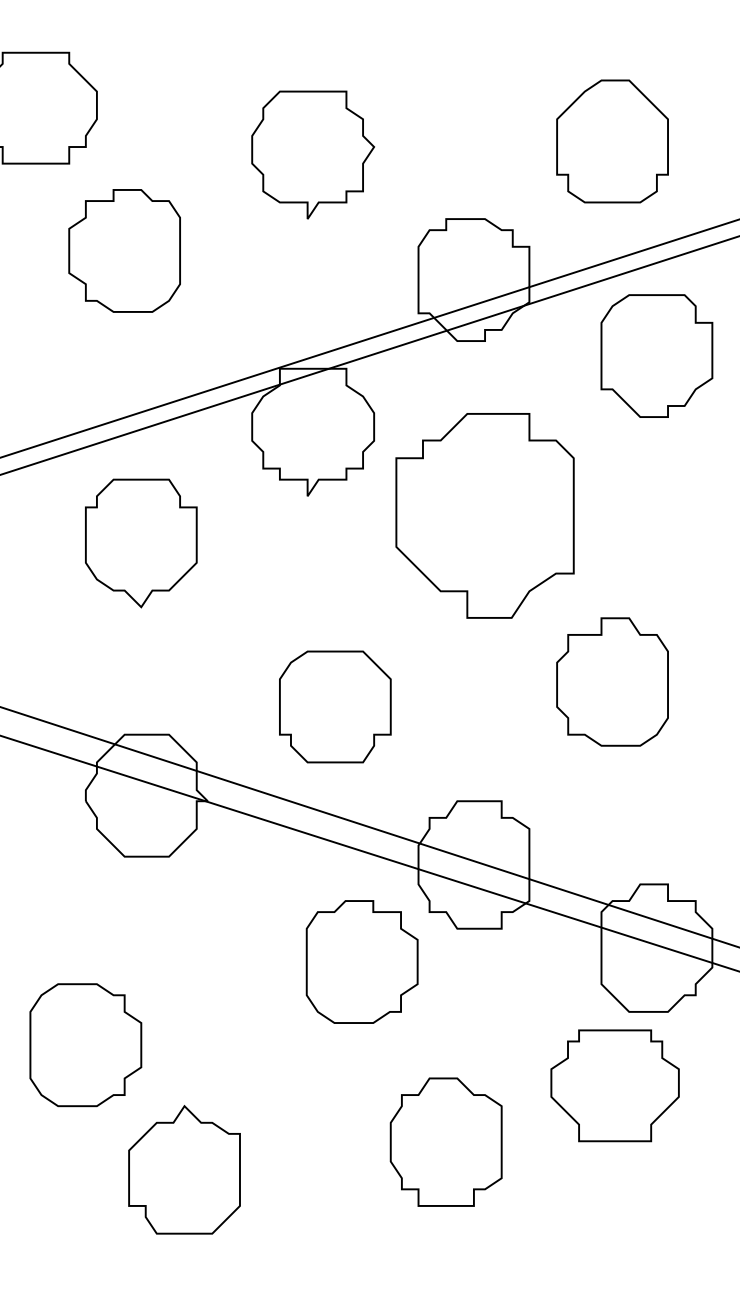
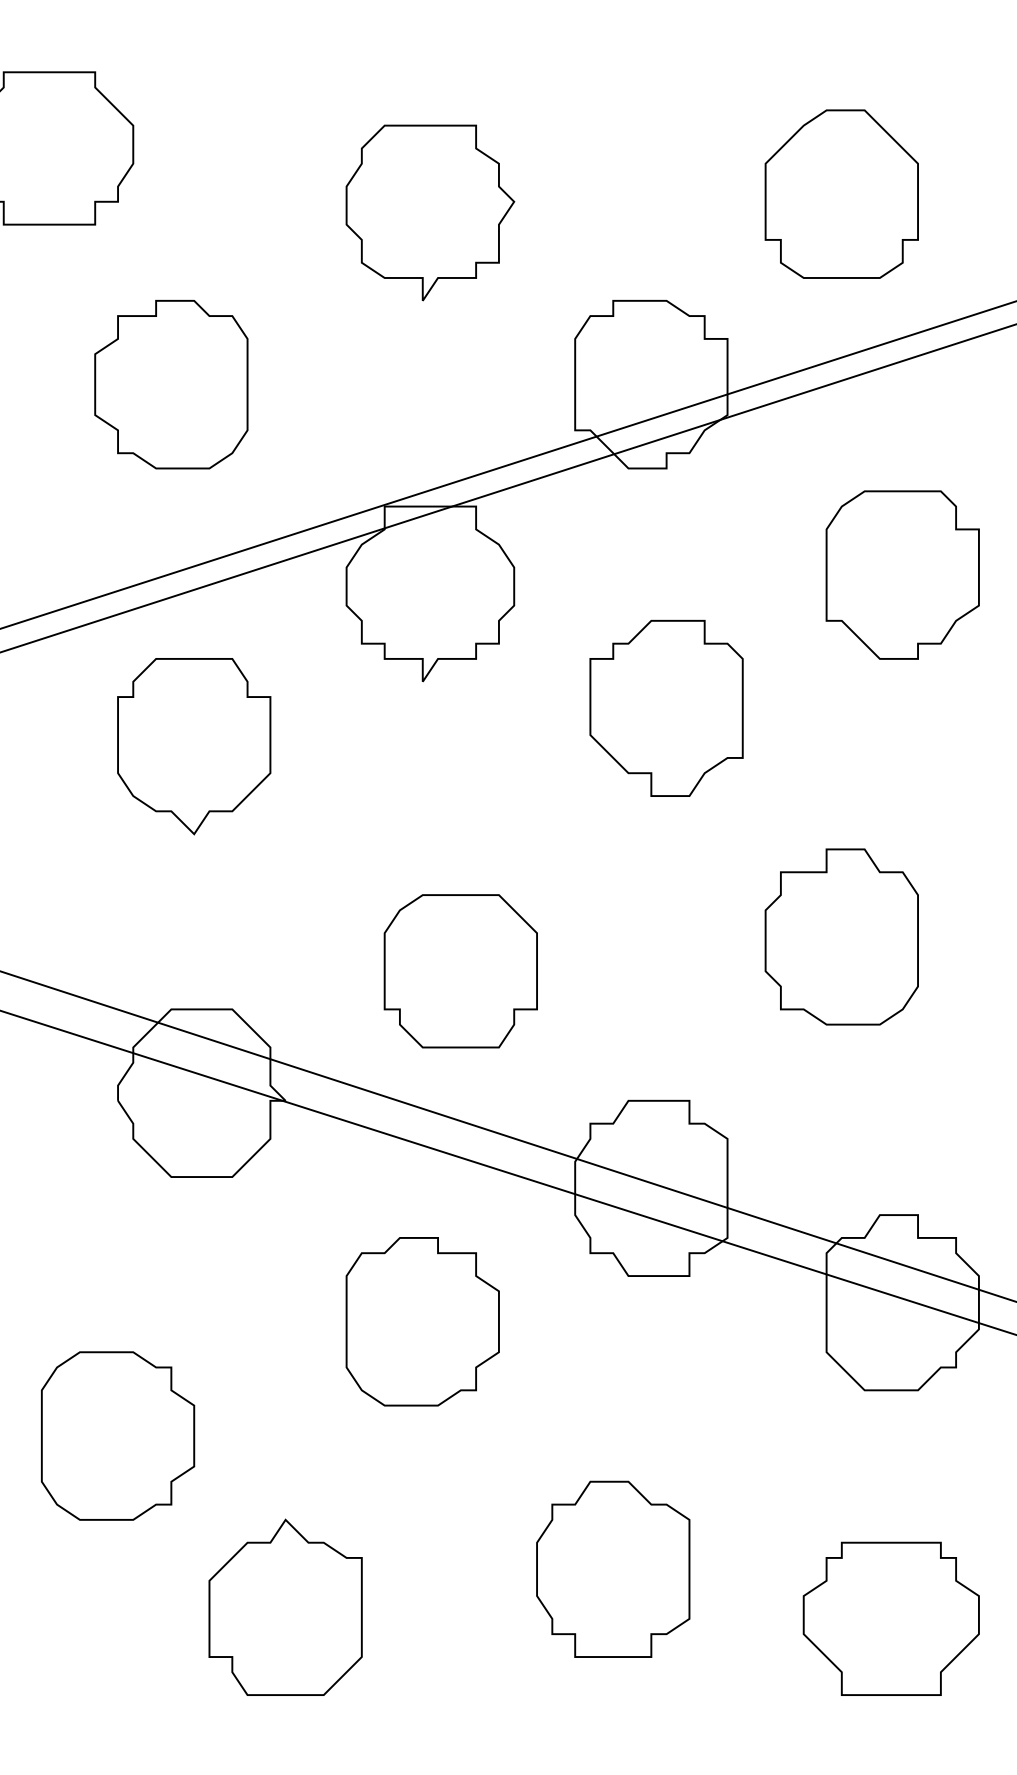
part: (124, 250) -> (171, 384), moved
part: (656, 355) -> (902, 574), moved
part: (484, 515) -> (666, 707), size x0.62
part: (361, 961) -> (422, 1321), moved
part: (614, 1085) -> (890, 1618), moved
part: (184, 1169) -> (285, 1606), moved

